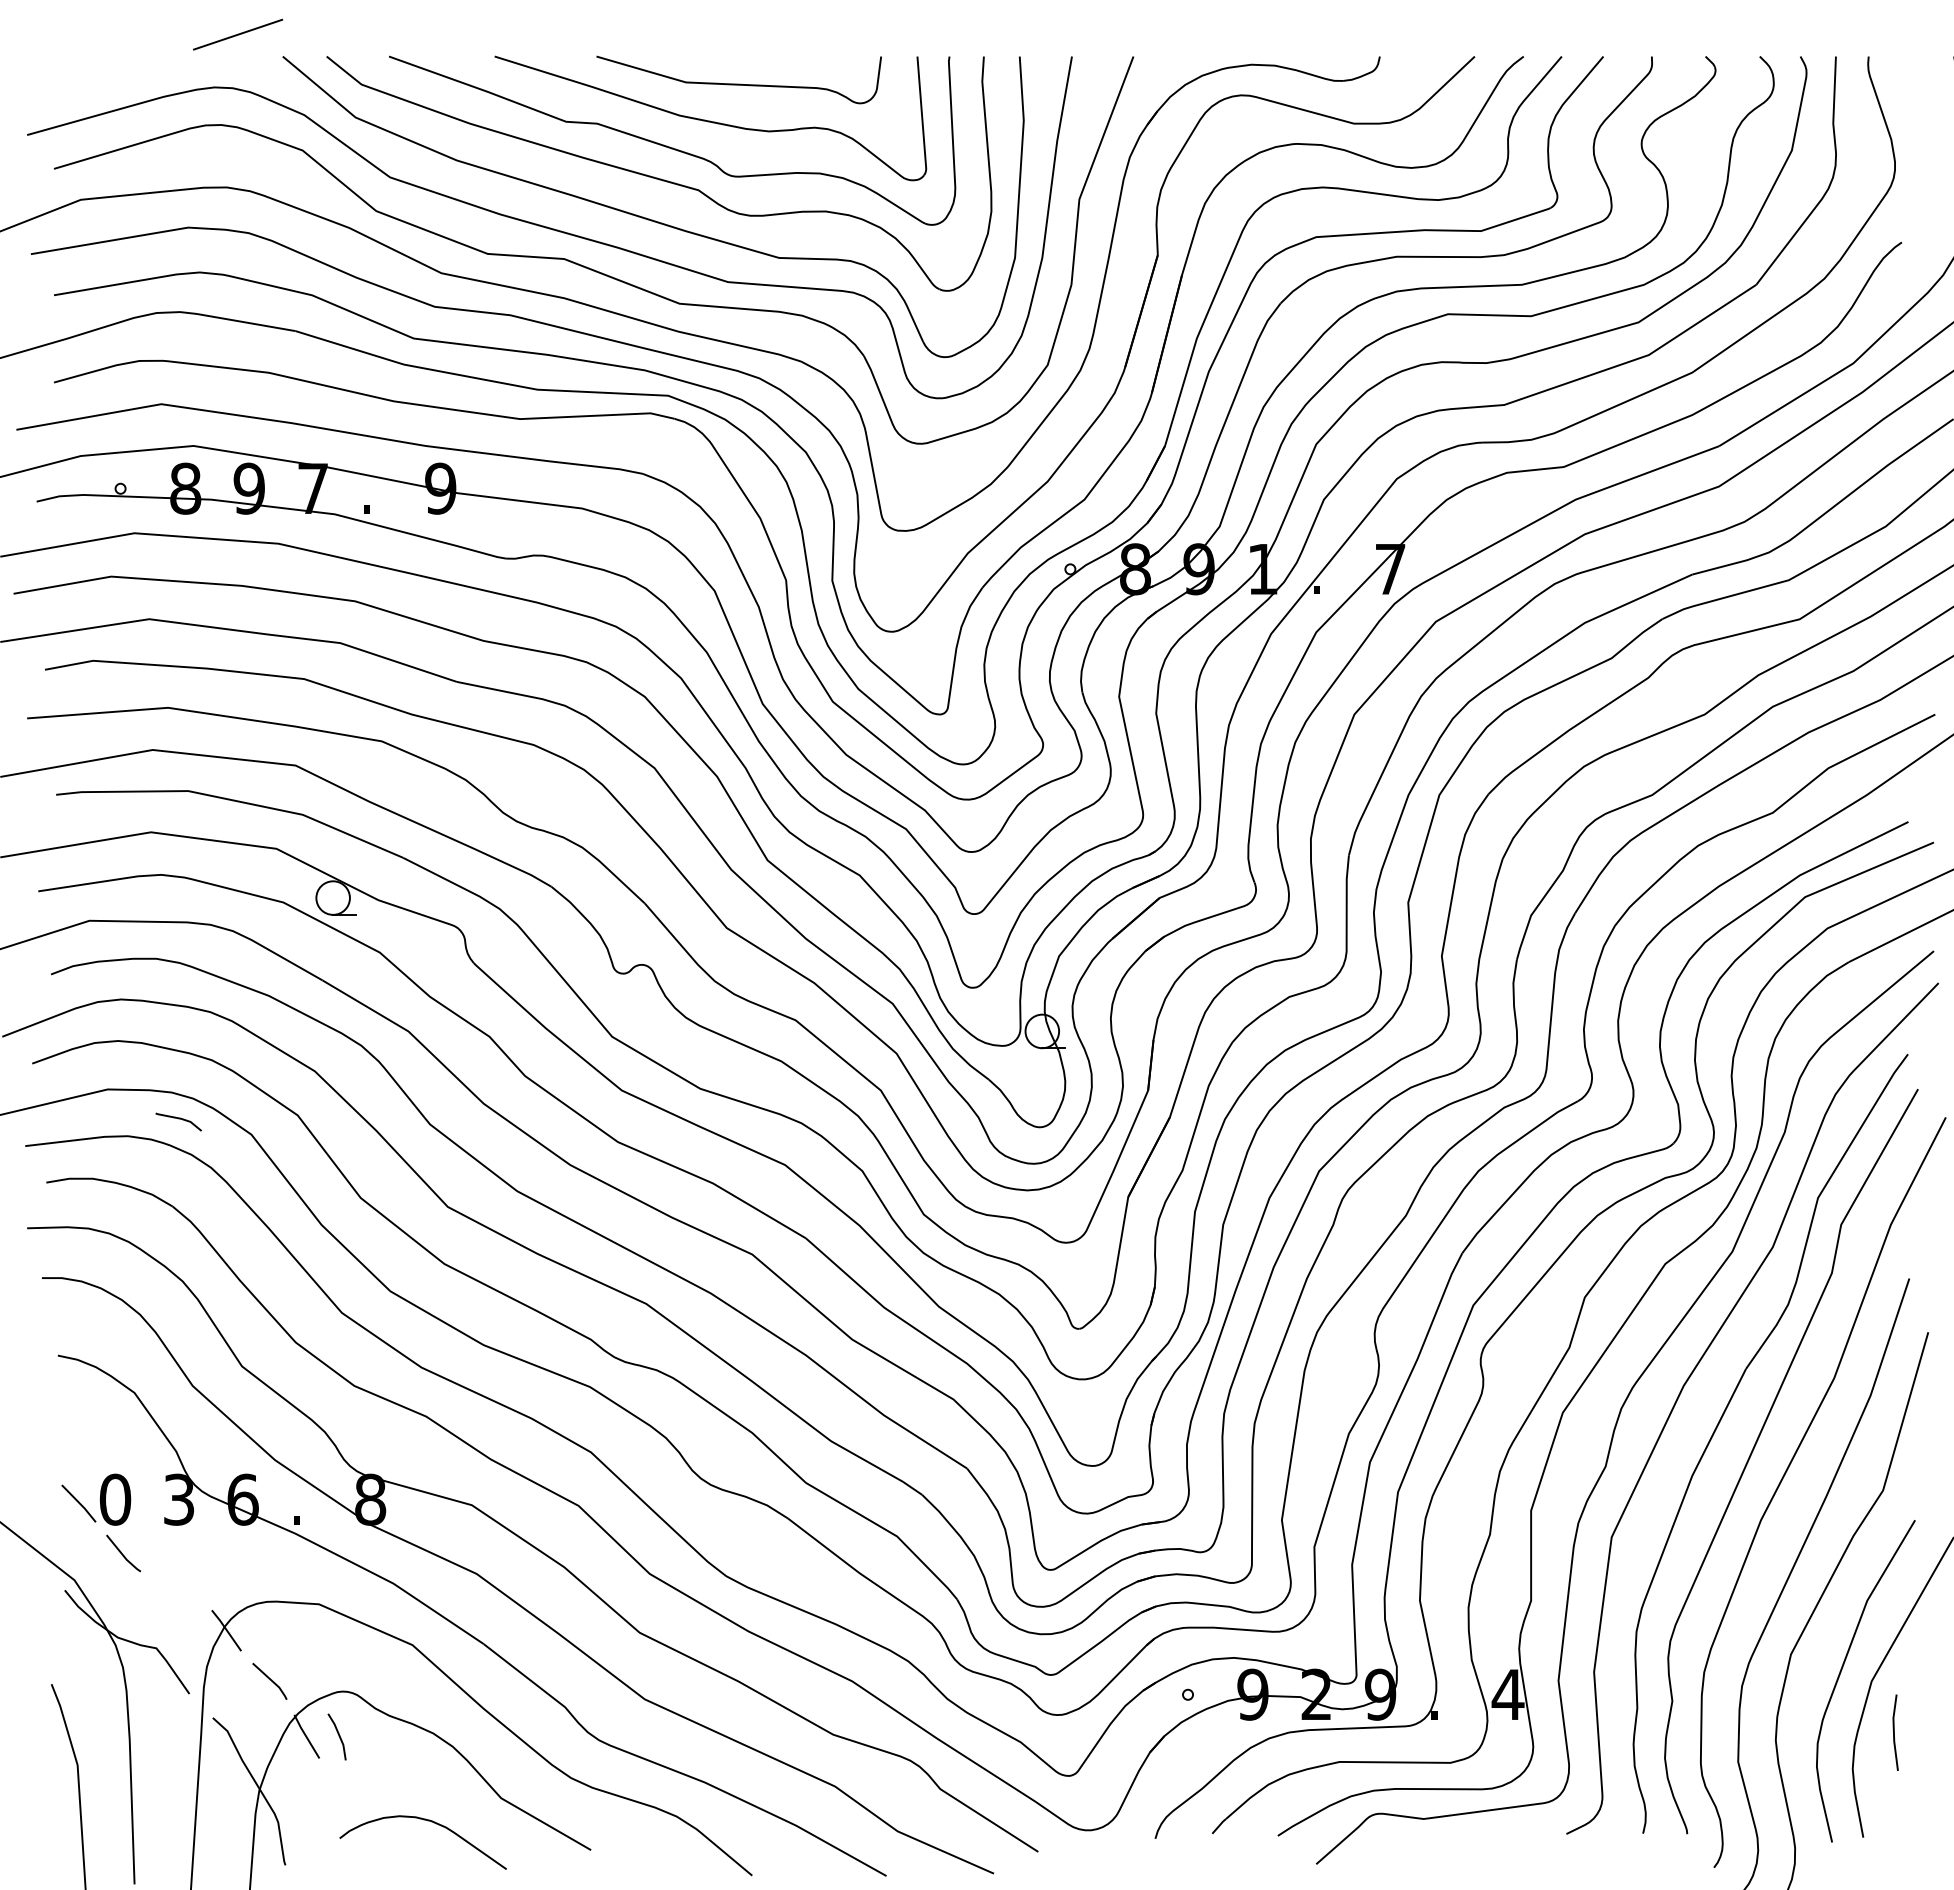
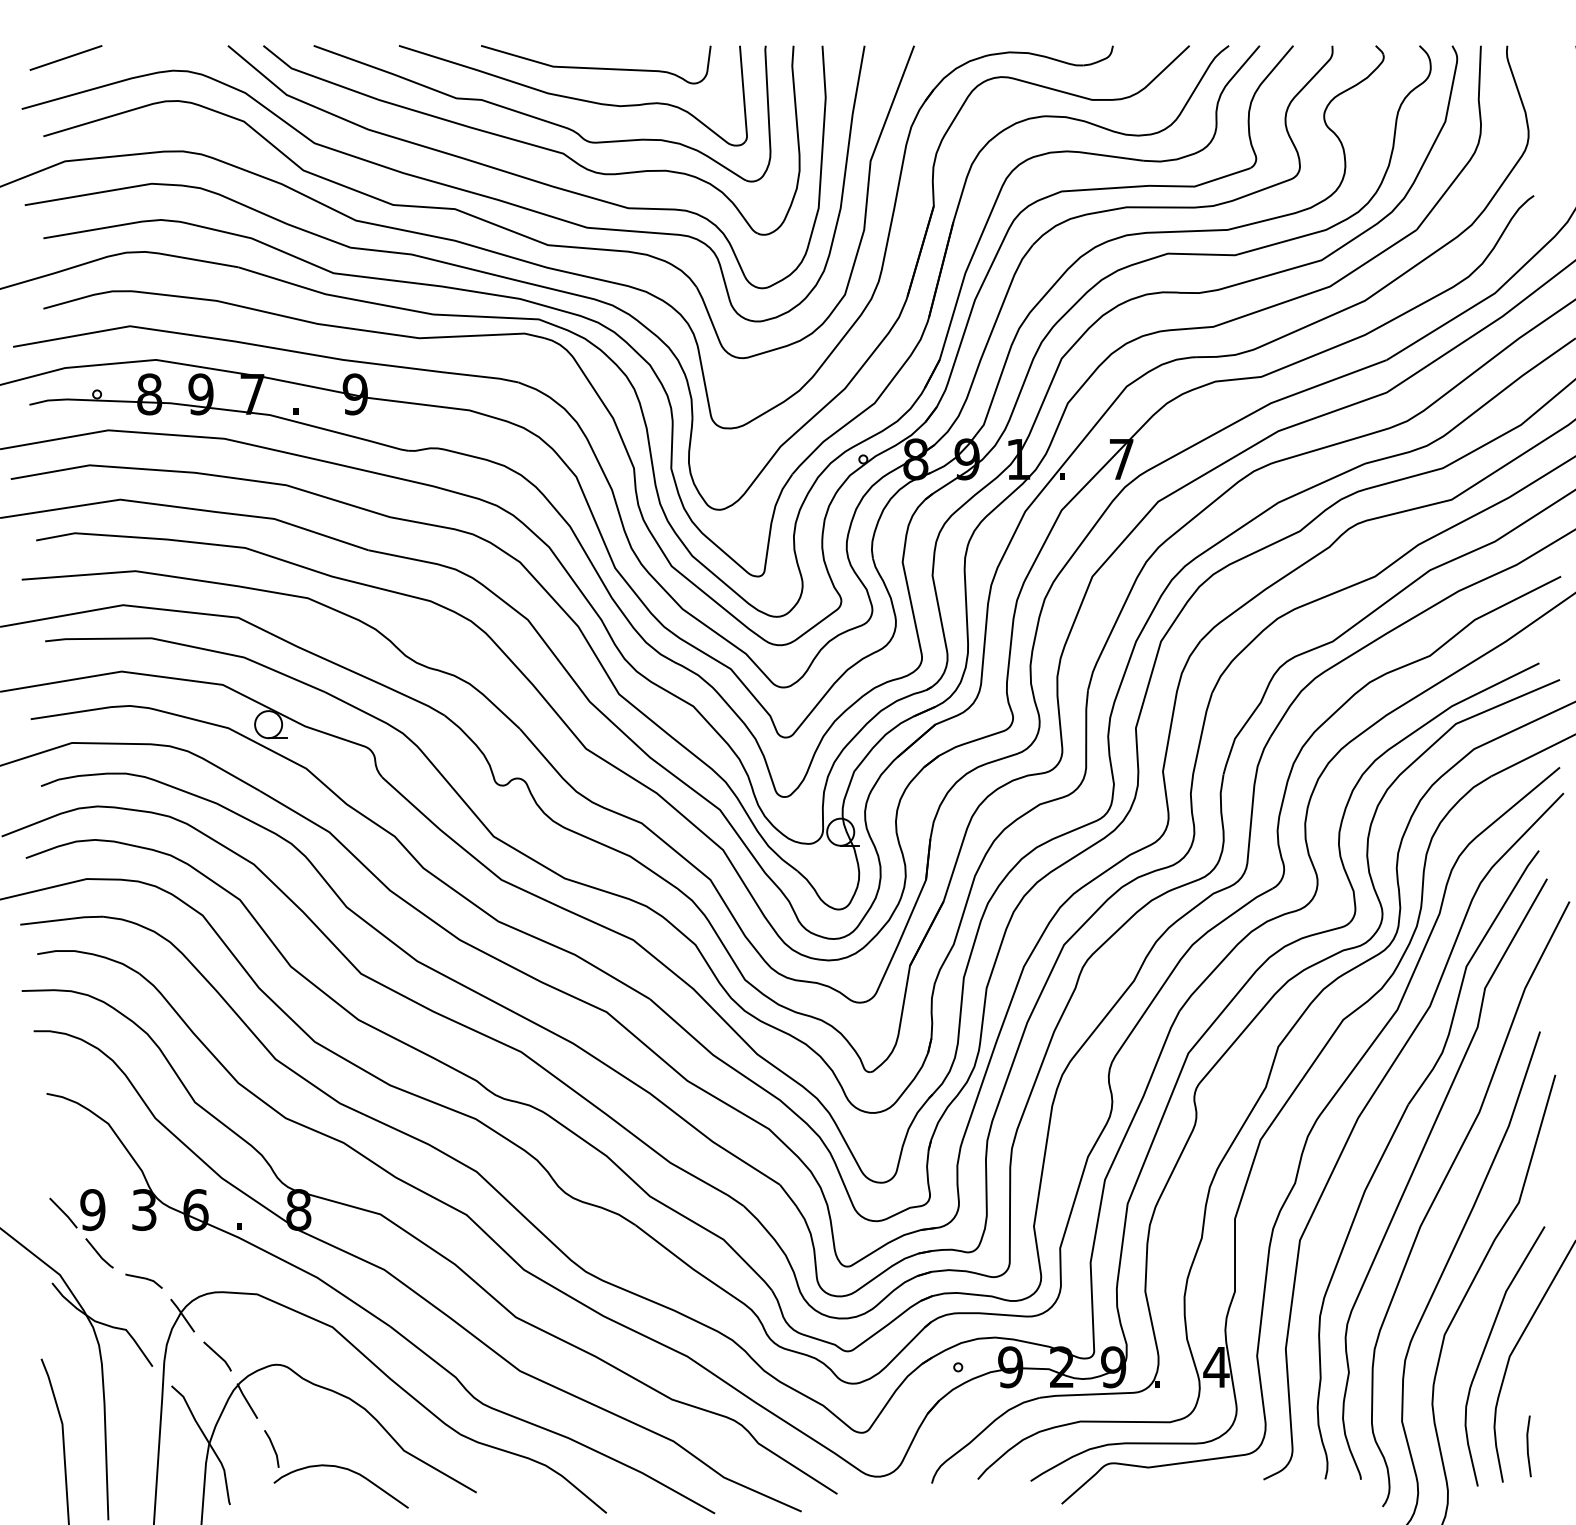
line: (238, 34) -> (66, 57), moved
curve: (178, 1119) -> (143, 1279), moved
text: (115, 1499) -> (93, 1209), 0 -> 9
line: (1894, 1732) -> (1528, 1446), moved
line: (338, 1736) -> (272, 1448), moved

